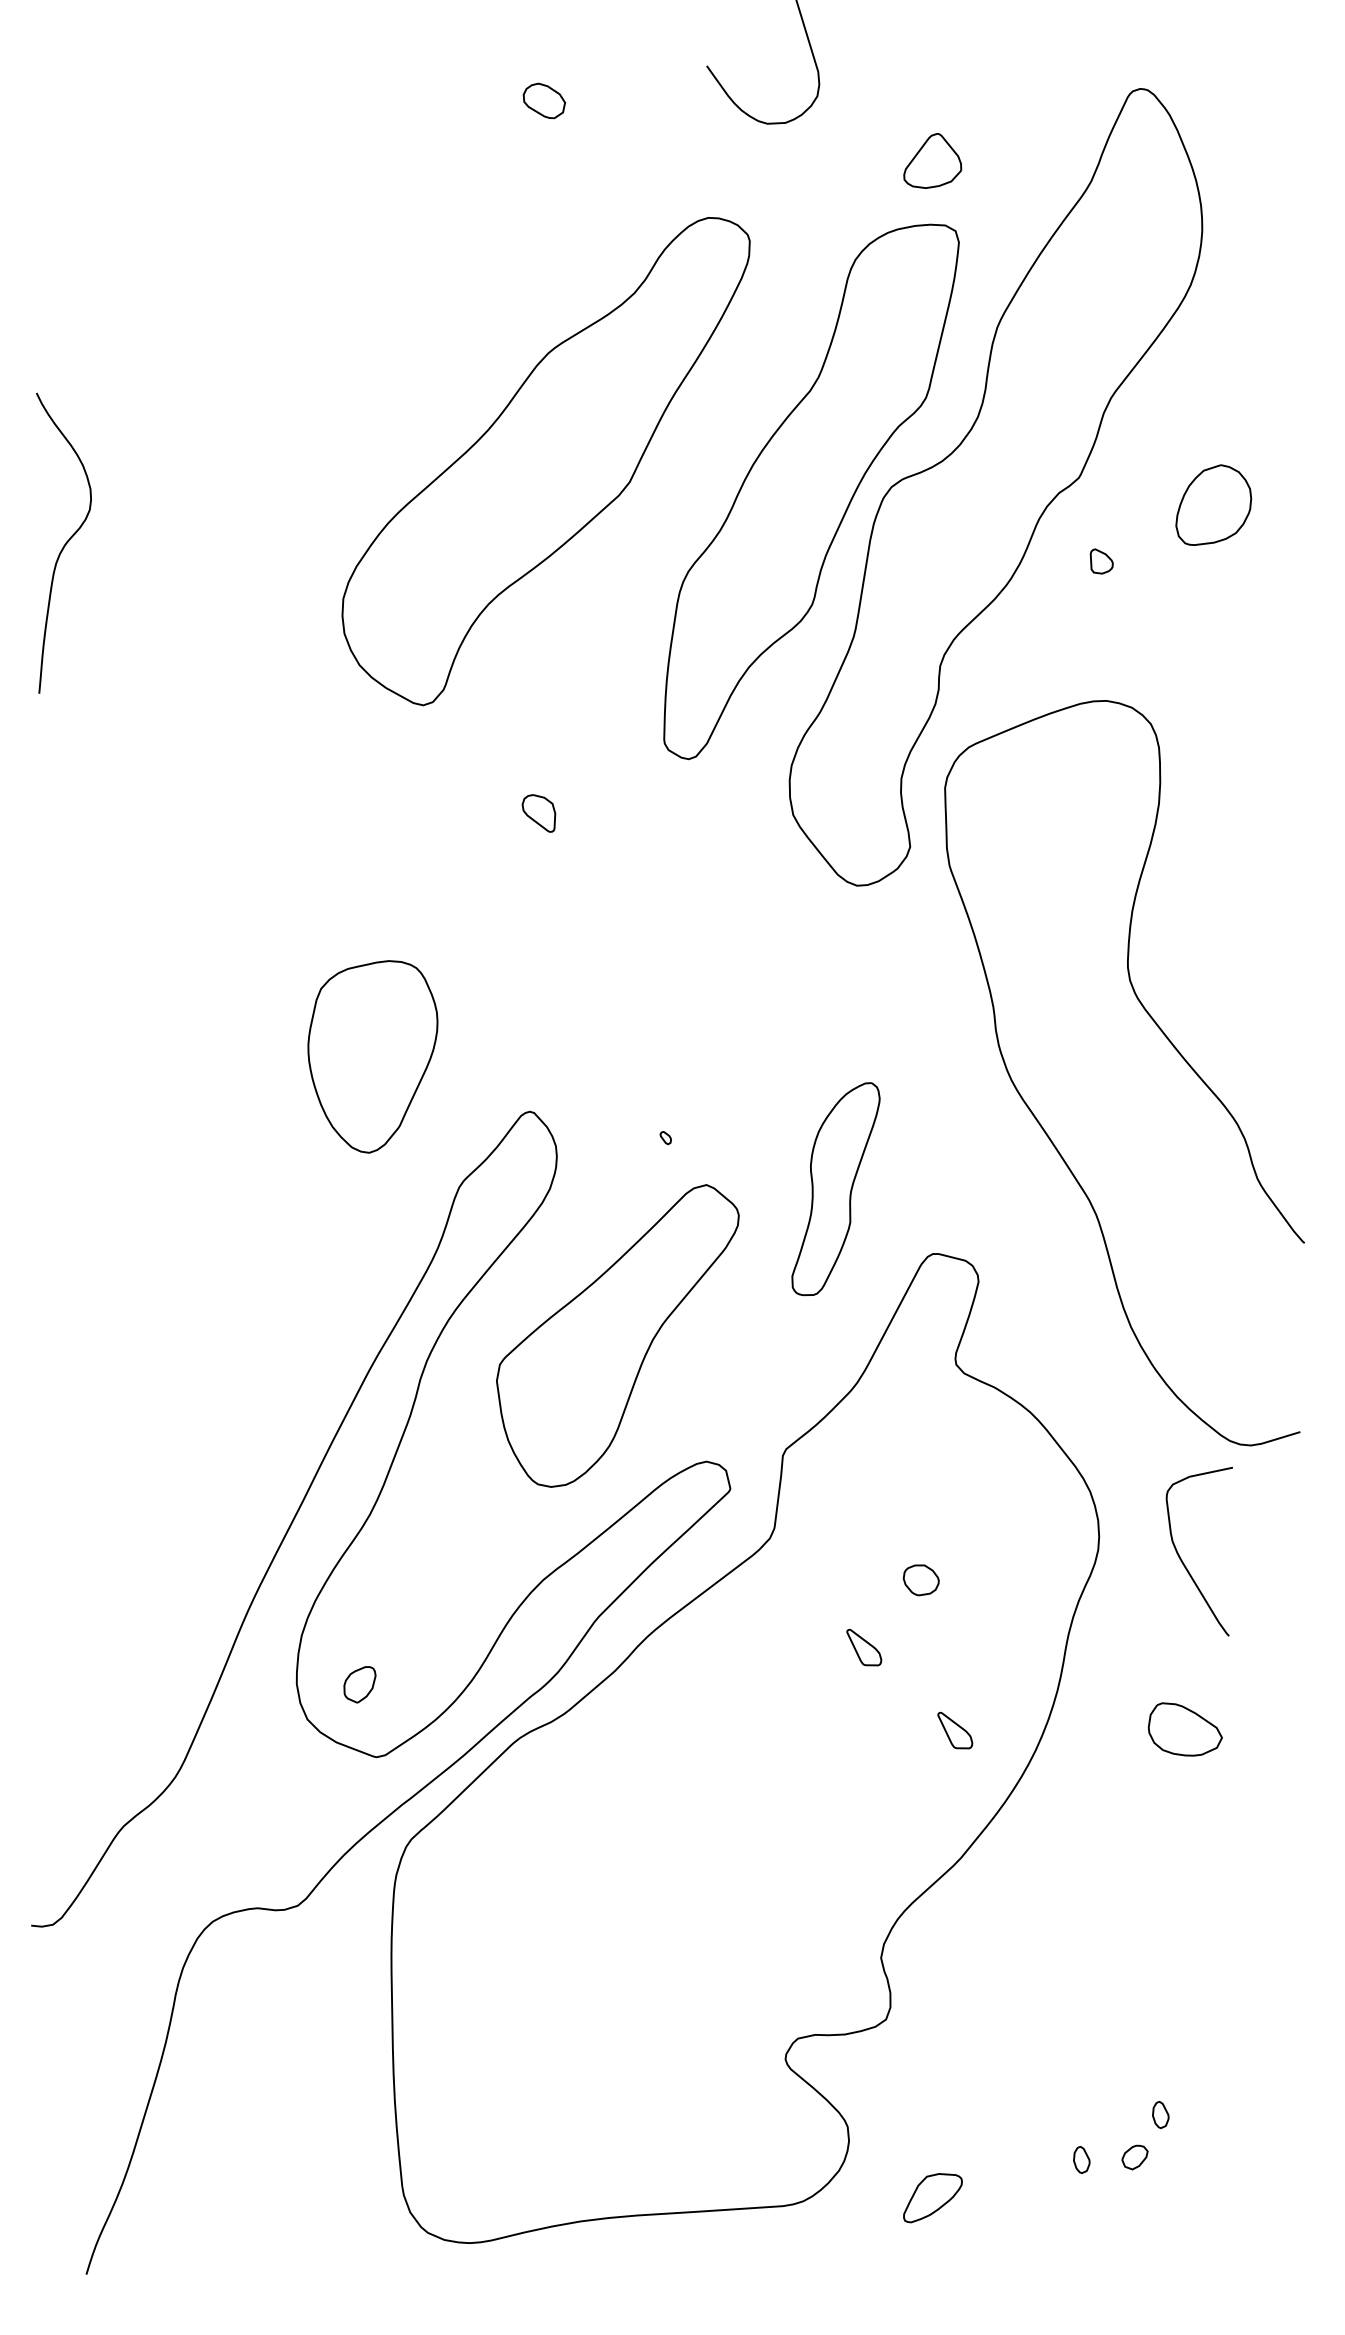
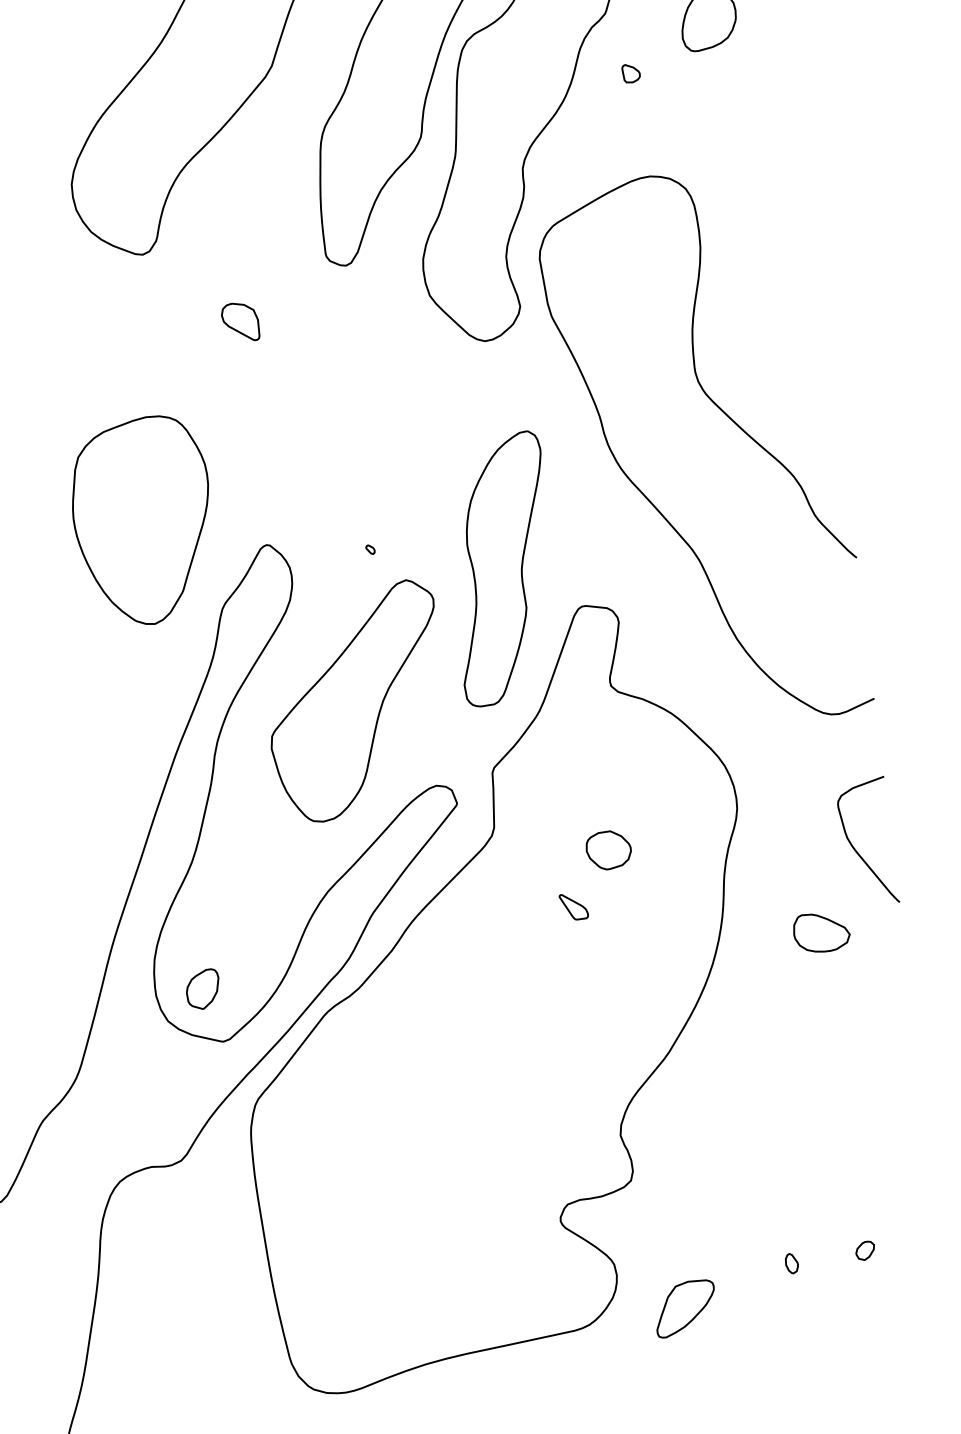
part: (538, 813) -> (240, 322), size x1.43
part: (372, 1056) -> (143, 521), size x1.43
part: (835, 1188) -> (502, 568), size x1.67
curve: (1183, 1561) -> (857, 851), moved
part: (921, 1580) -> (609, 850), size x1.67
part: (359, 1684) -> (202, 989), size x1.43
part: (955, 1730) -> (650, 958), removed
part: (1160, 2114) -> (845, 1221), removed
part: (1134, 2157) -> (864, 1250), moved
part: (932, 2197) -> (685, 1307), size x1.43

